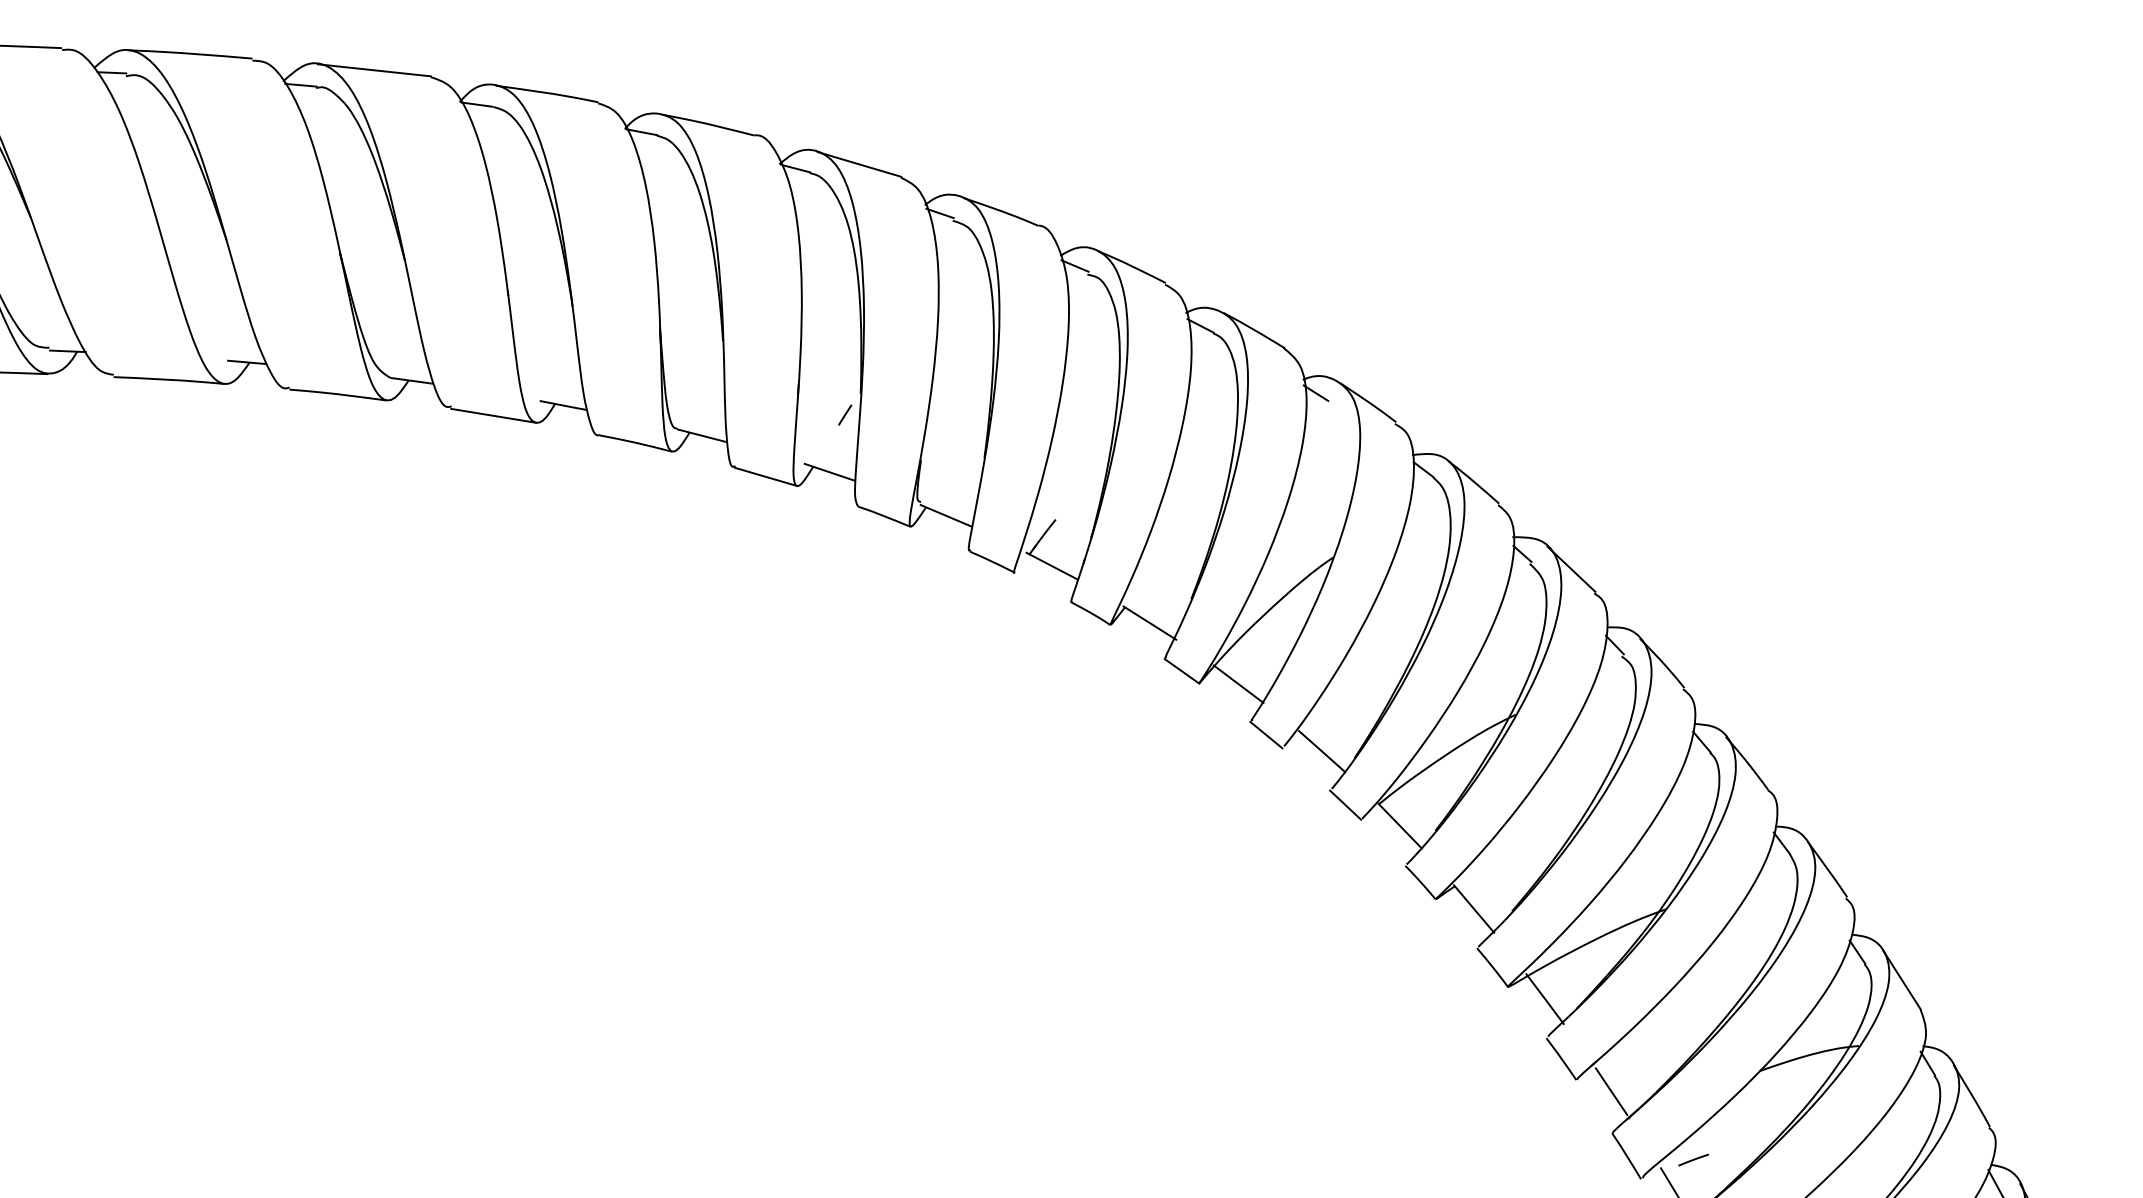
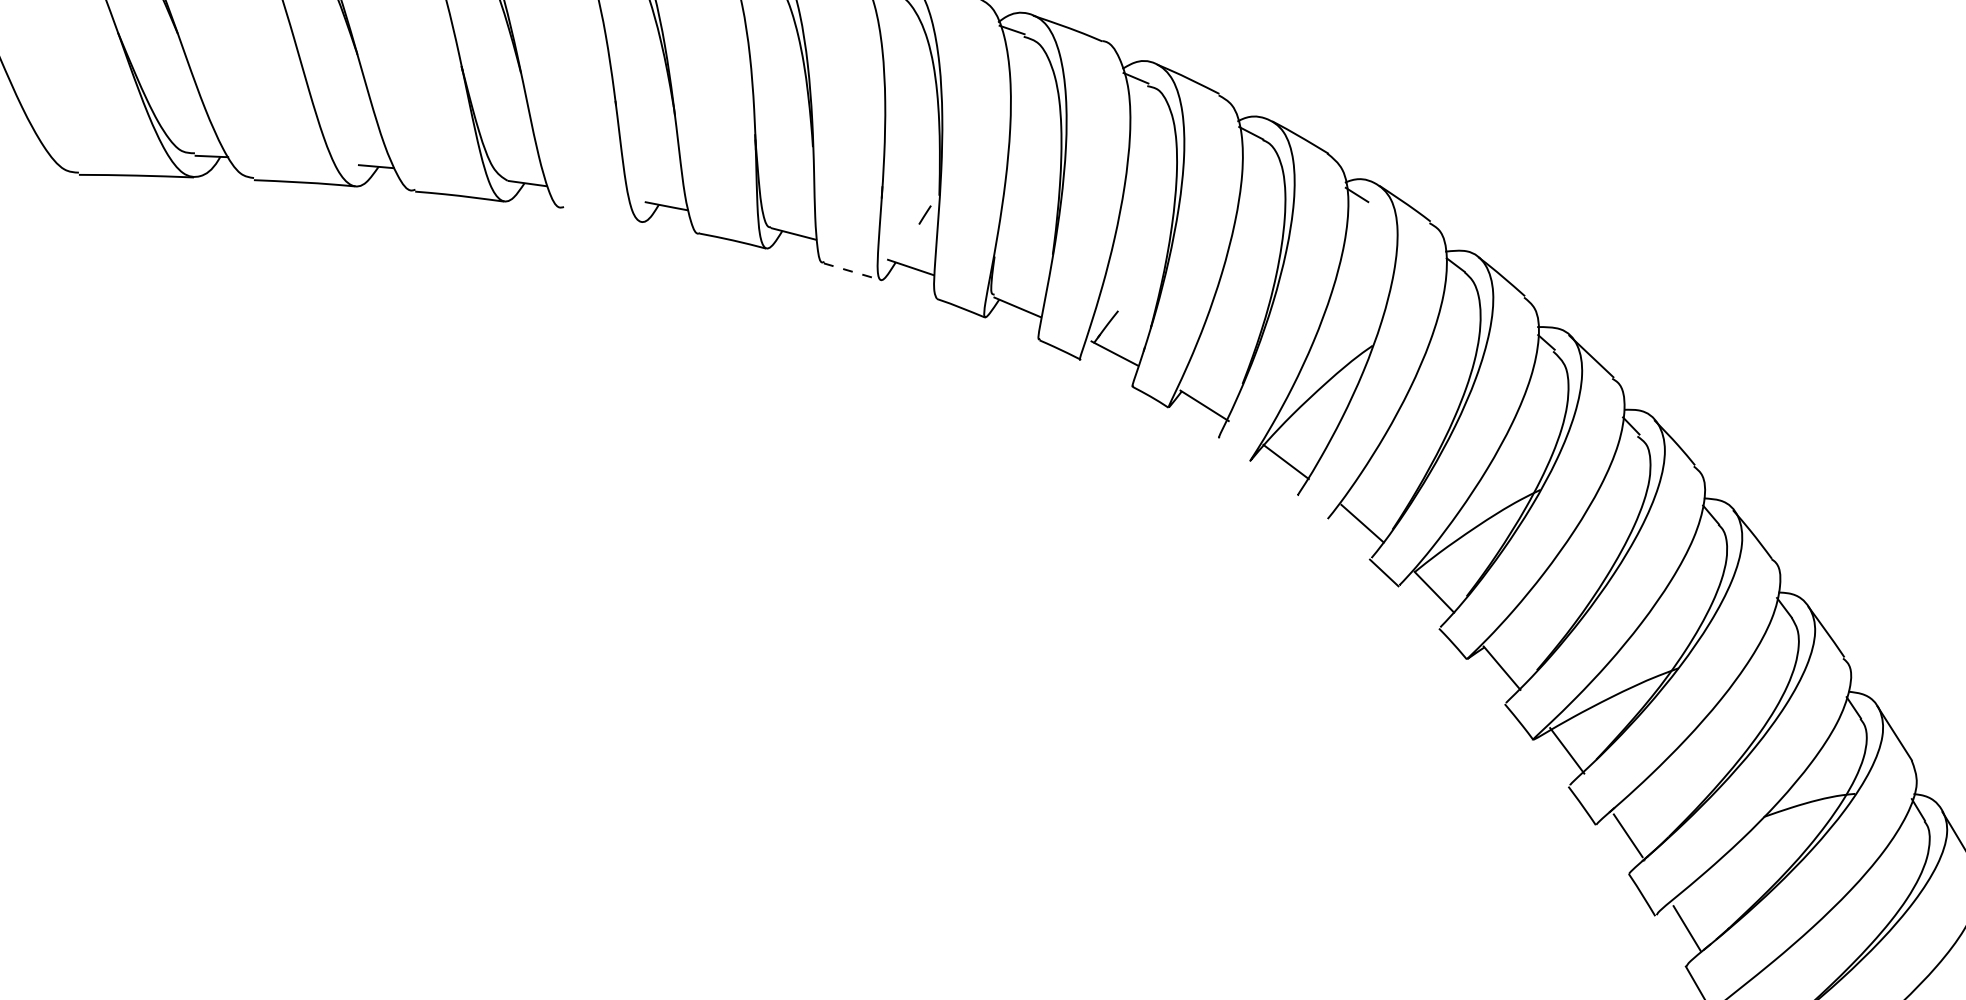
line: (493, 415) -> (602, 215), removed
line: (766, 477) -> (852, 272), solid -> dashed
line: (1181, 671) -> (1233, 450), removed
line: (1266, 734) -> (1311, 508), removed
line: (1693, 1159) -> (1703, 898), removed

